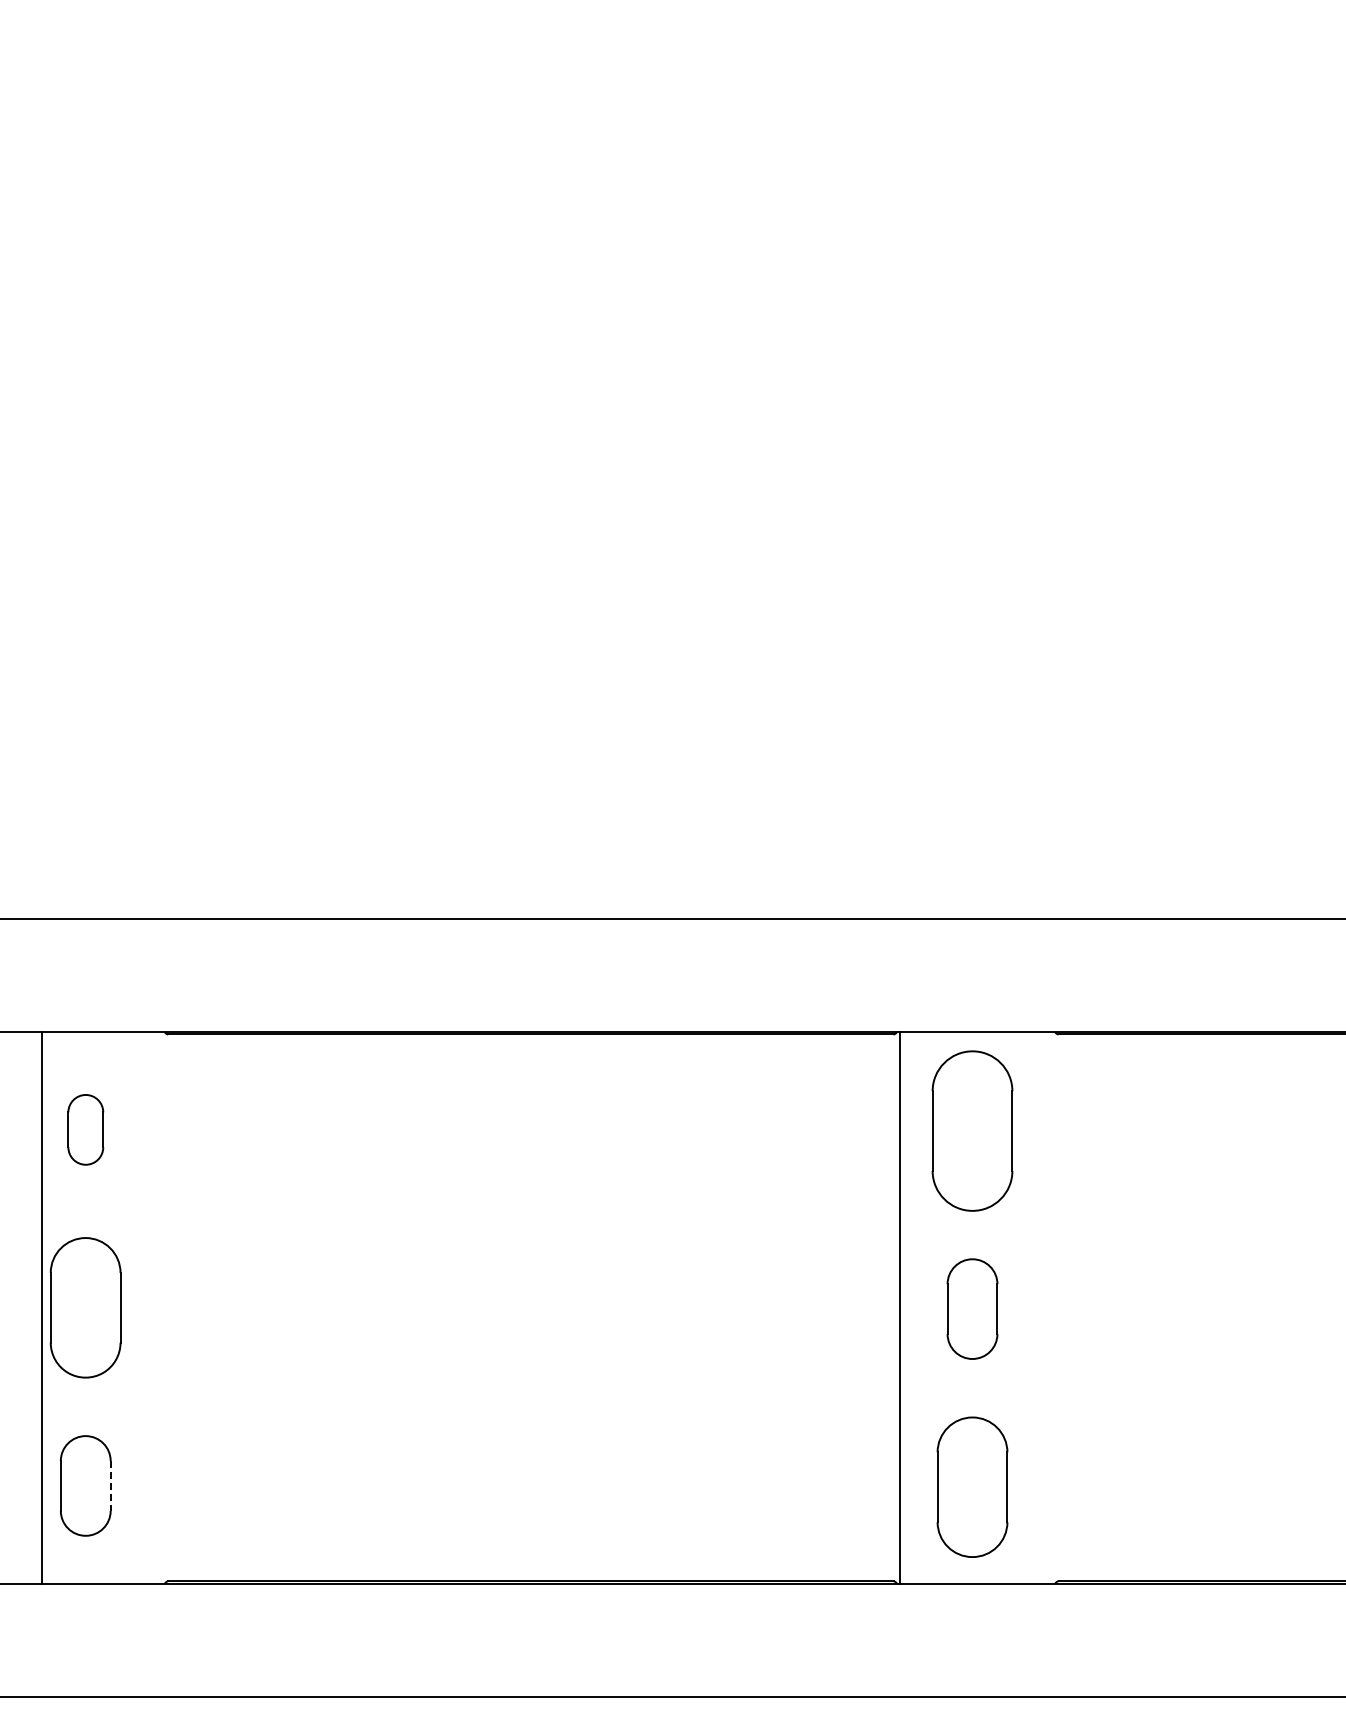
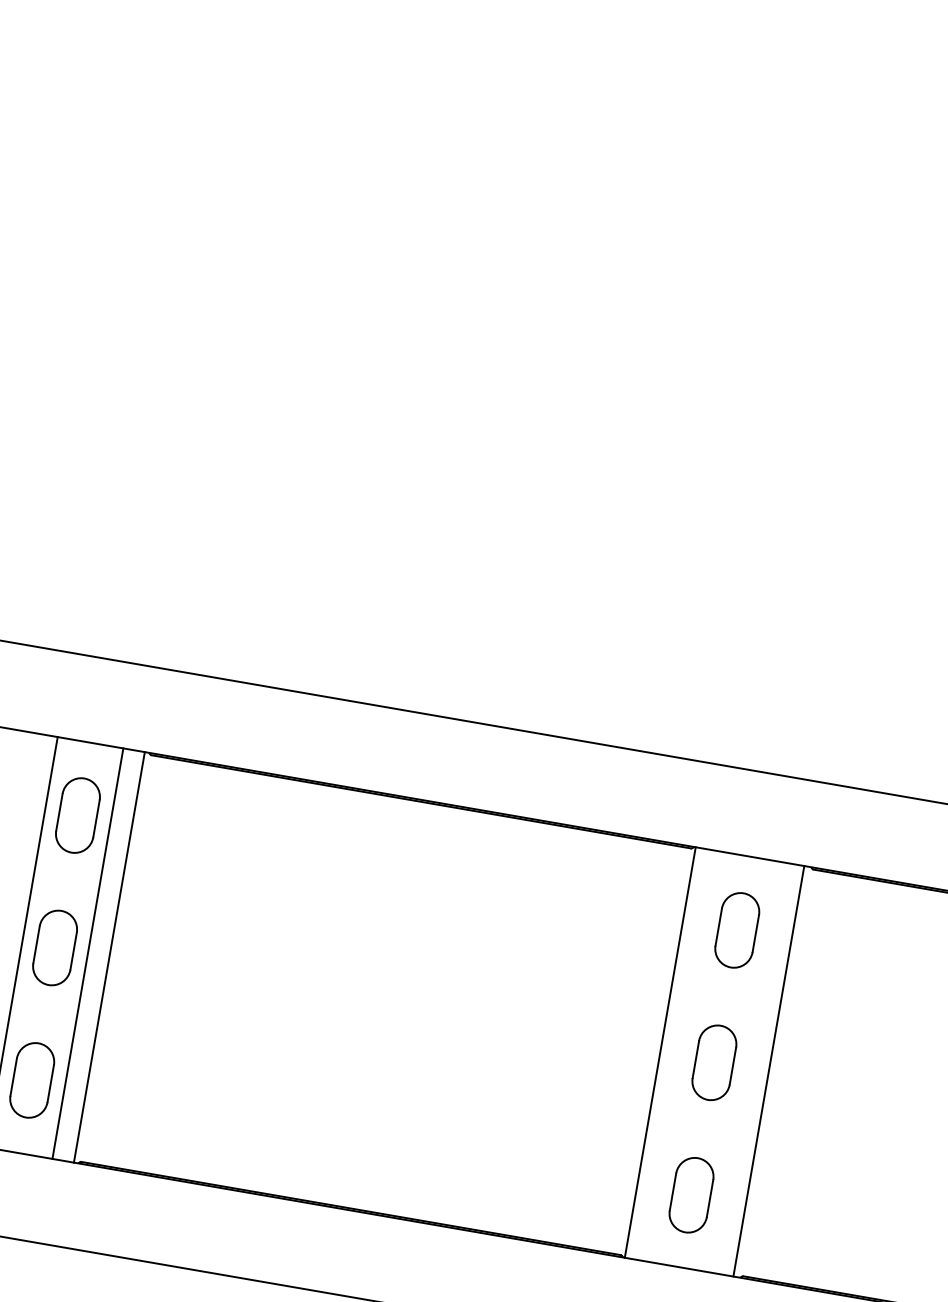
part: (85, 1129) -> (77, 815), size x1.43
part: (972, 1130) -> (737, 929), size x0.62
part: (85, 1307) -> (54, 947), size x0.71
line: (129, 1307) -> (87, 953), added
line: (158, 1307) -> (109, 957), added
line: (1045, 1307) -> (768, 1070), added
line: (110, 1485) -> (50, 1083), dashed -> solid
part: (972, 1486) -> (691, 1194), size x0.71

